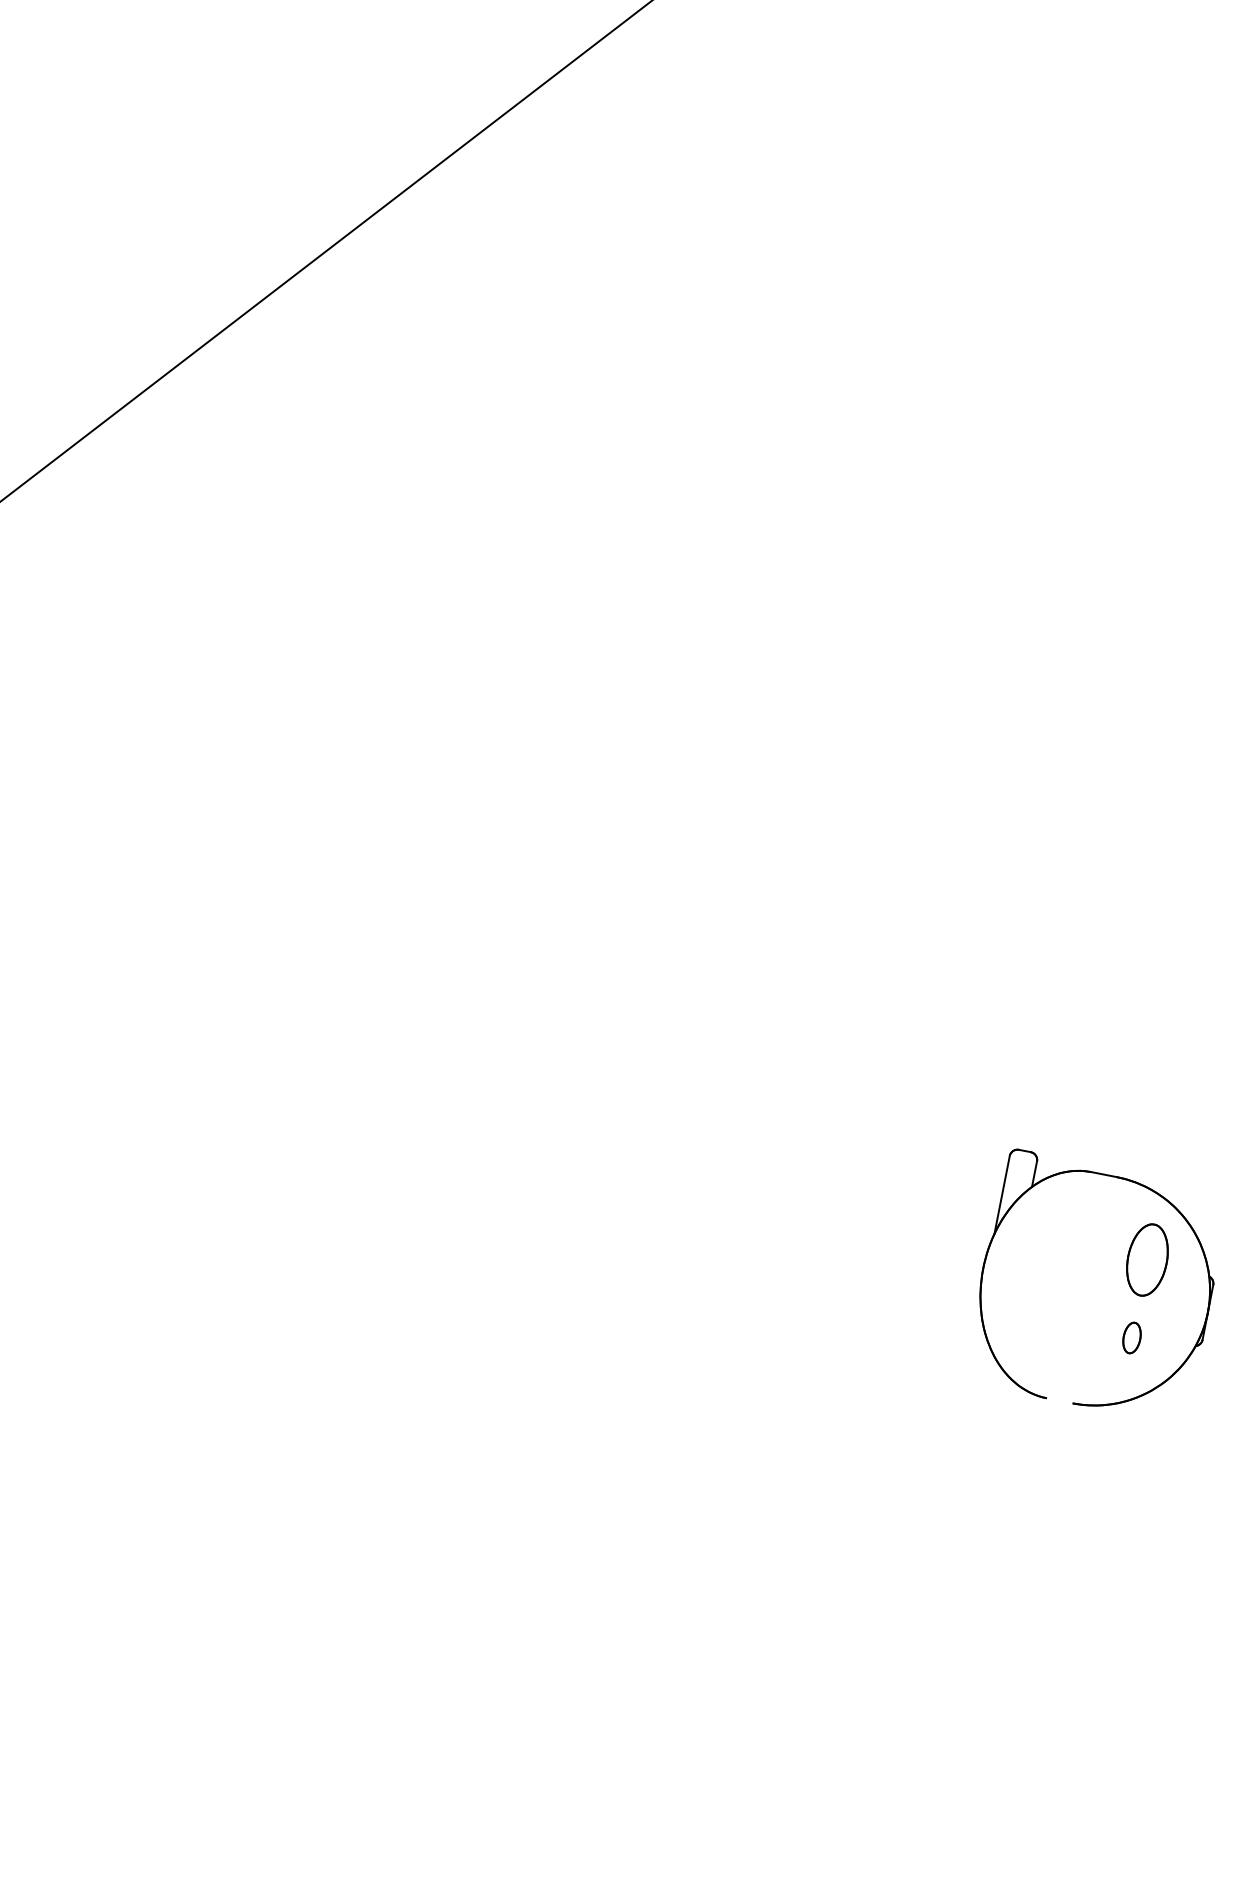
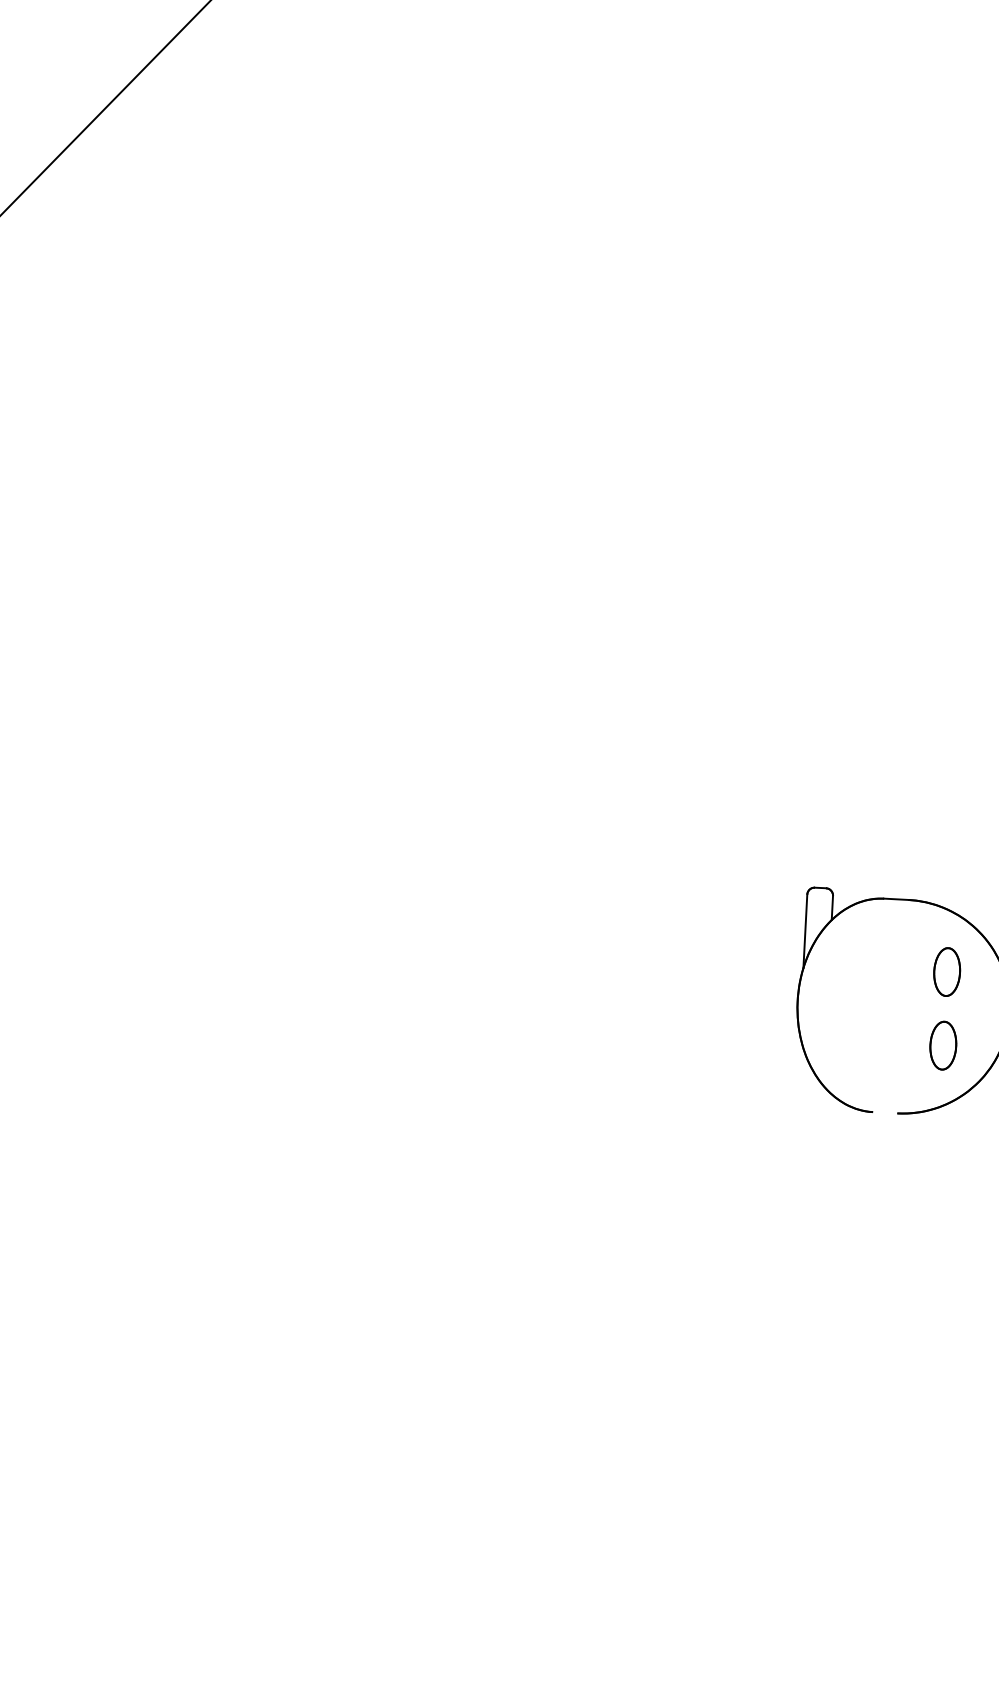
part: (1146, 1259) -> (946, 971), size x0.71
part: (1131, 1337) -> (942, 1045), size x1.67

